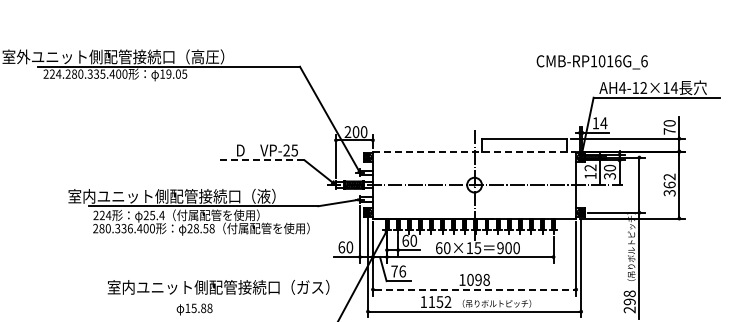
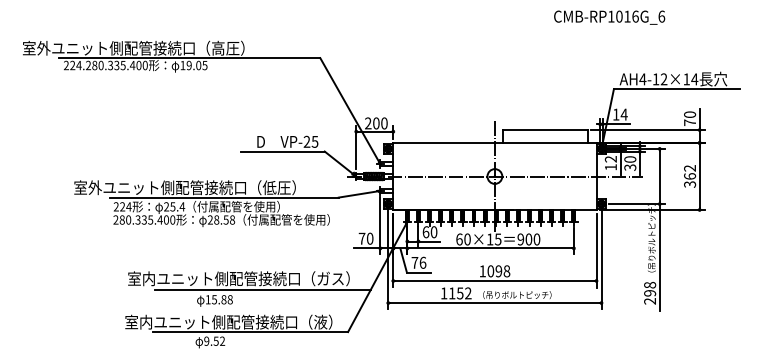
text: (592, 62) -> (609, 17), moved
line: (474, 152) -> (494, 143), dashed -> solid
line: (262, 160) -> (282, 151), dashed -> solid
text: (162, 196) -> (182, 187), 室内ユニット側配管接続口（液） -> 室外ユニット側配管接続口（低圧）
text: (130, 228) -> (150, 219), 280.336.400 -> 280.335.400
text: (341, 247) -> (361, 238), 60 -> 70
line: (474, 289) -> (494, 280), dashed -> solid
line: (242, 298) -> (262, 289), added

